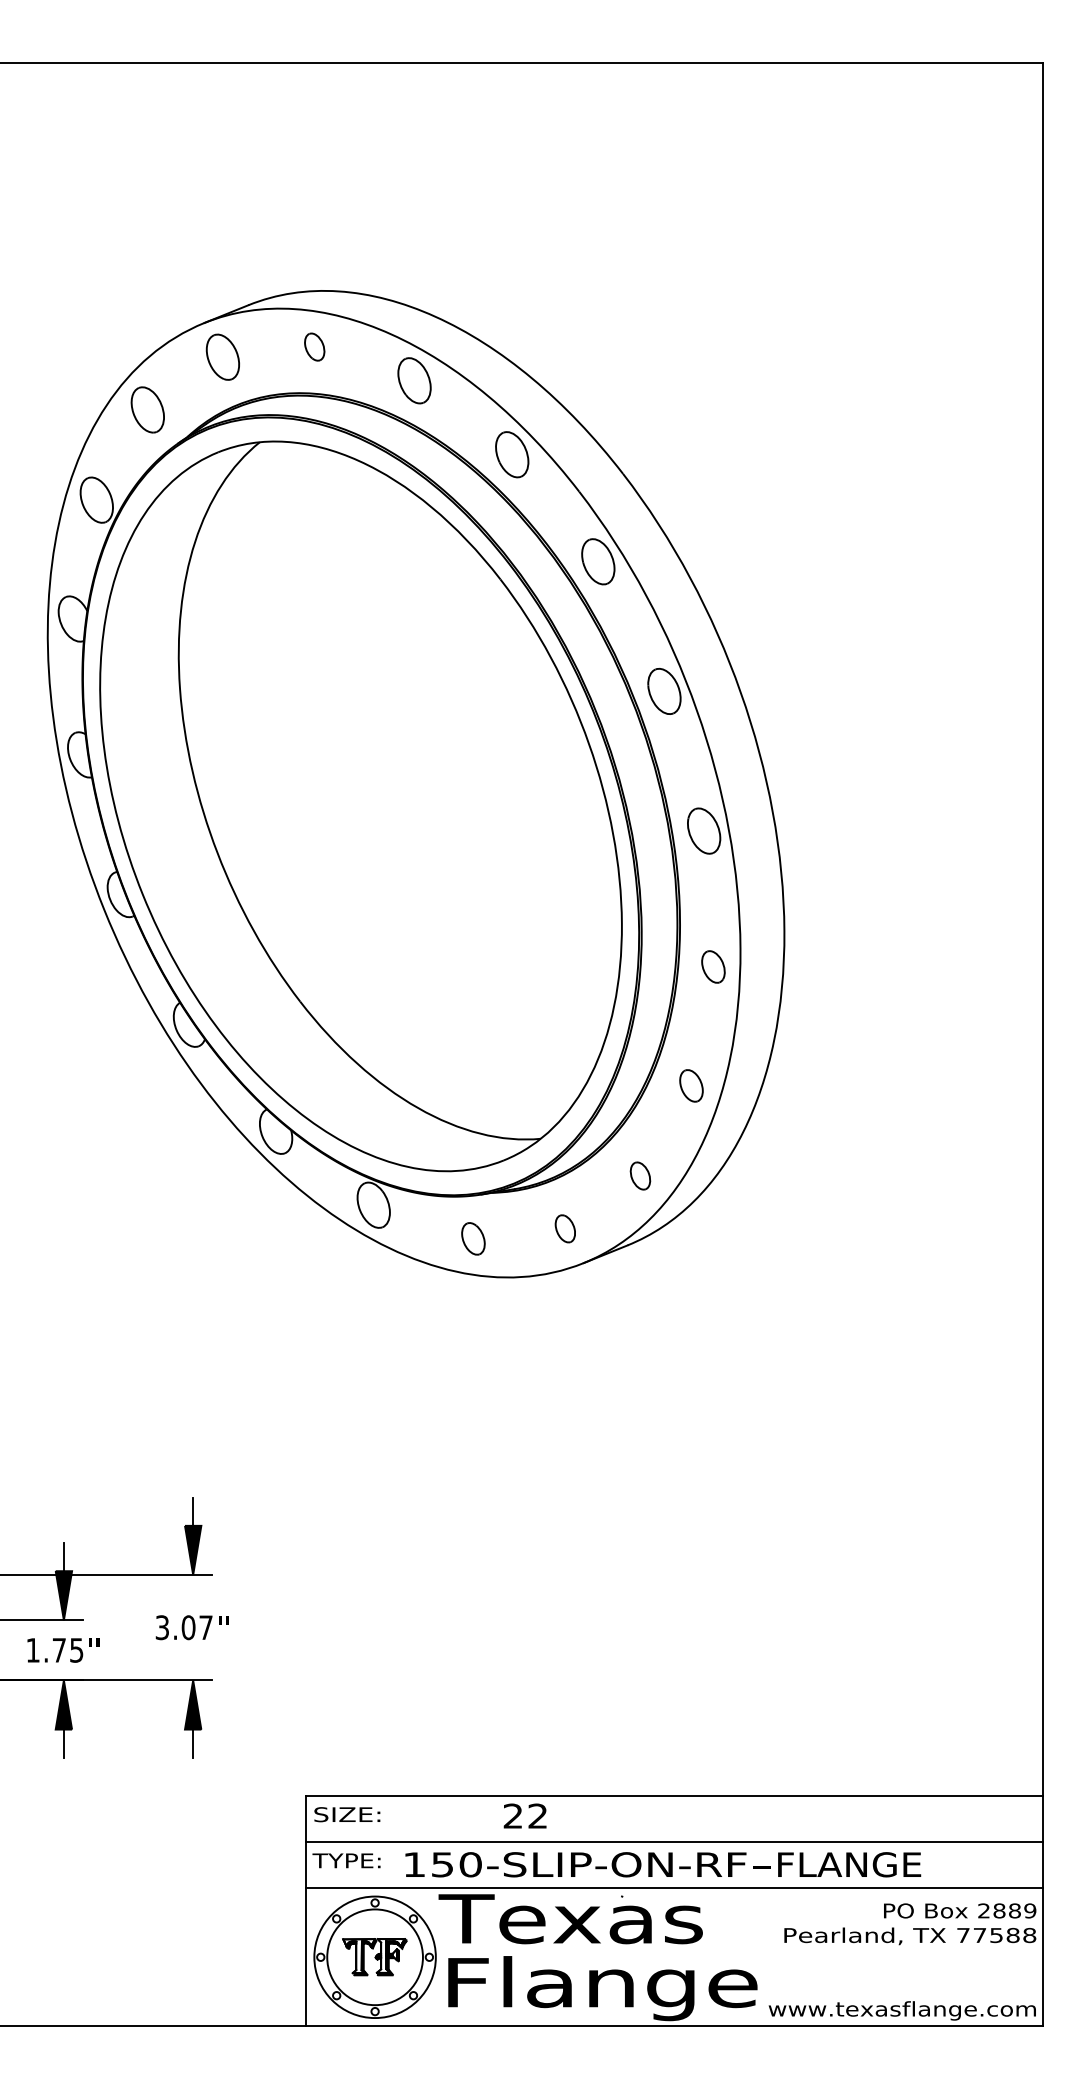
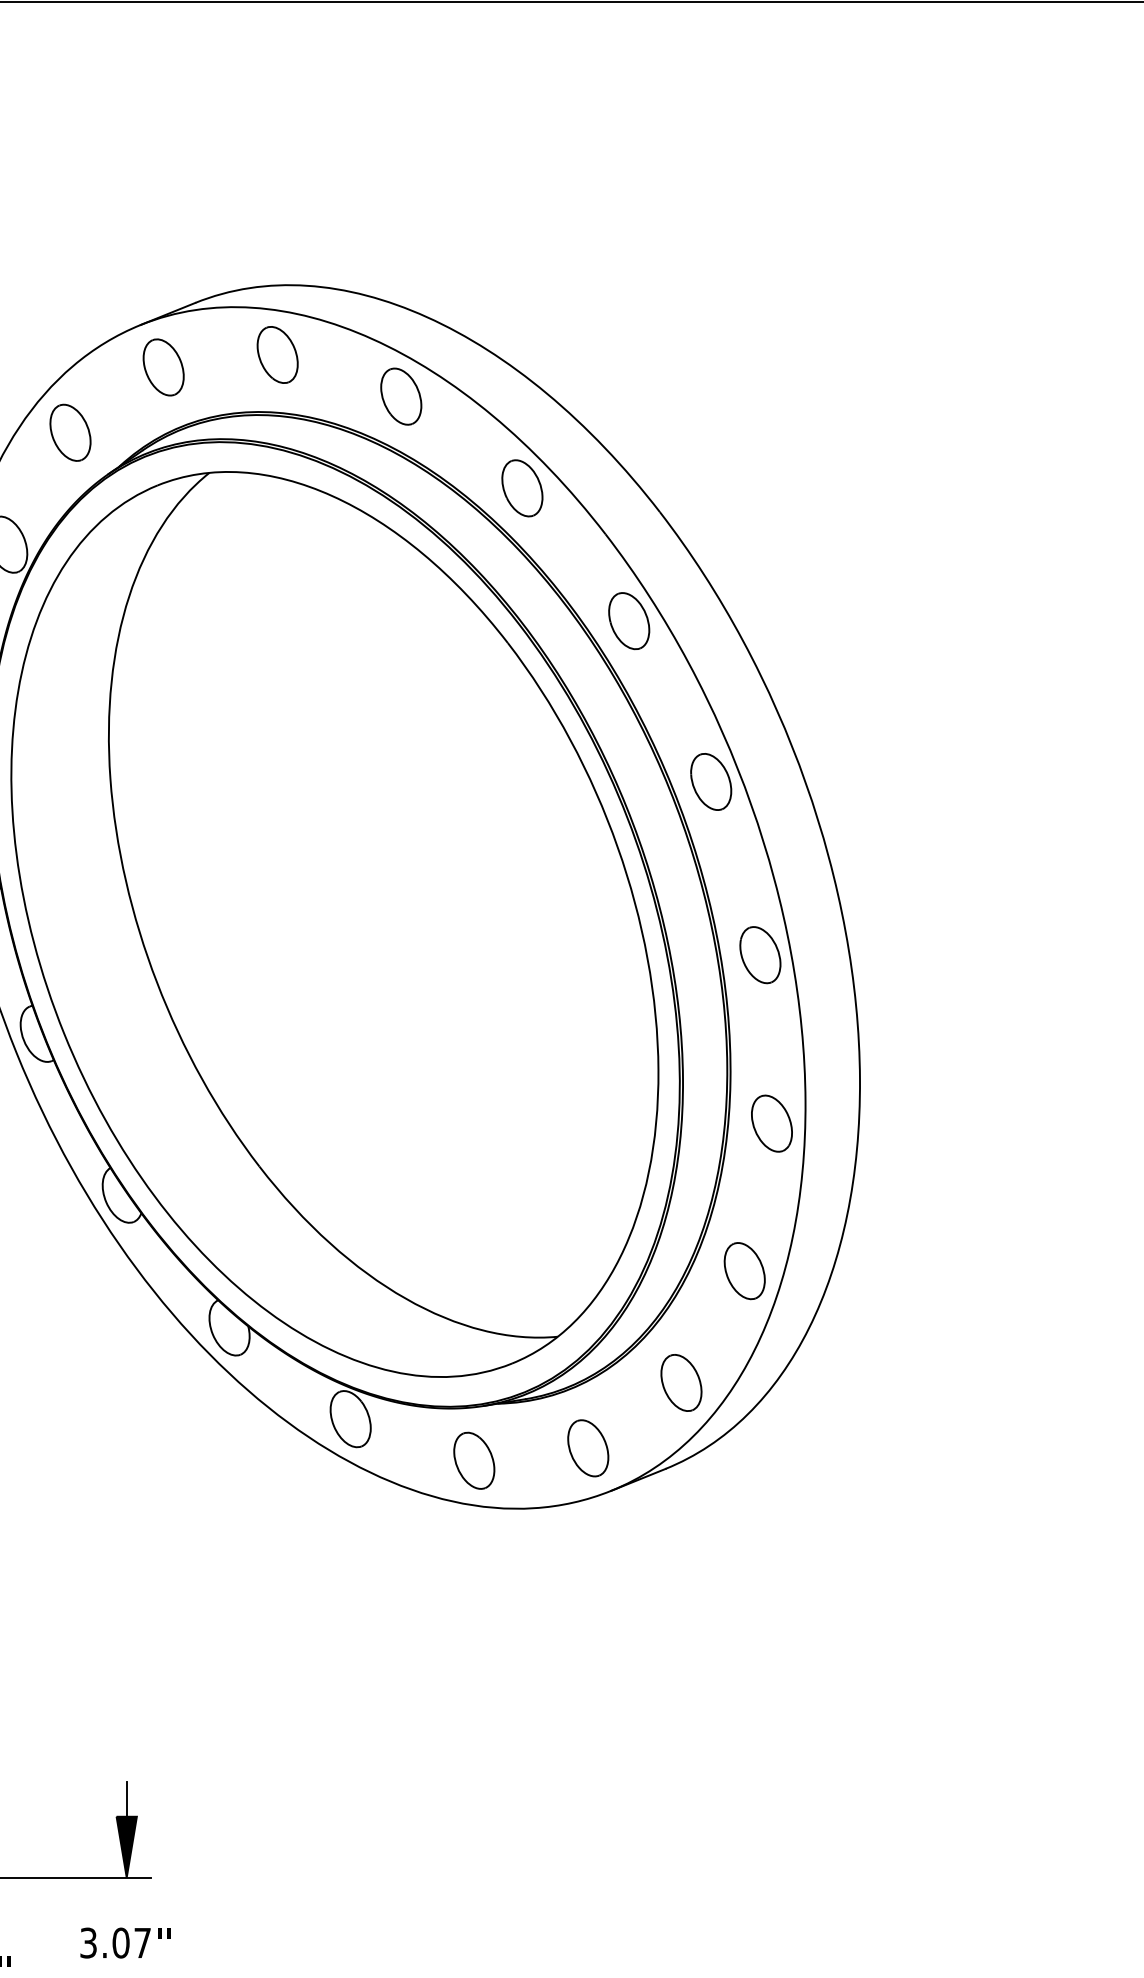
part: (314, 346) -> (277, 354), size x1.67
part: (713, 966) -> (772, 1123), size x1.43
part: (691, 1085) -> (744, 1270), size x1.43
part: (640, 1175) -> (681, 1382), size x1.67
part: (565, 1228) -> (588, 1447), size x1.67
part: (473, 1238) -> (474, 1460), size x1.43

